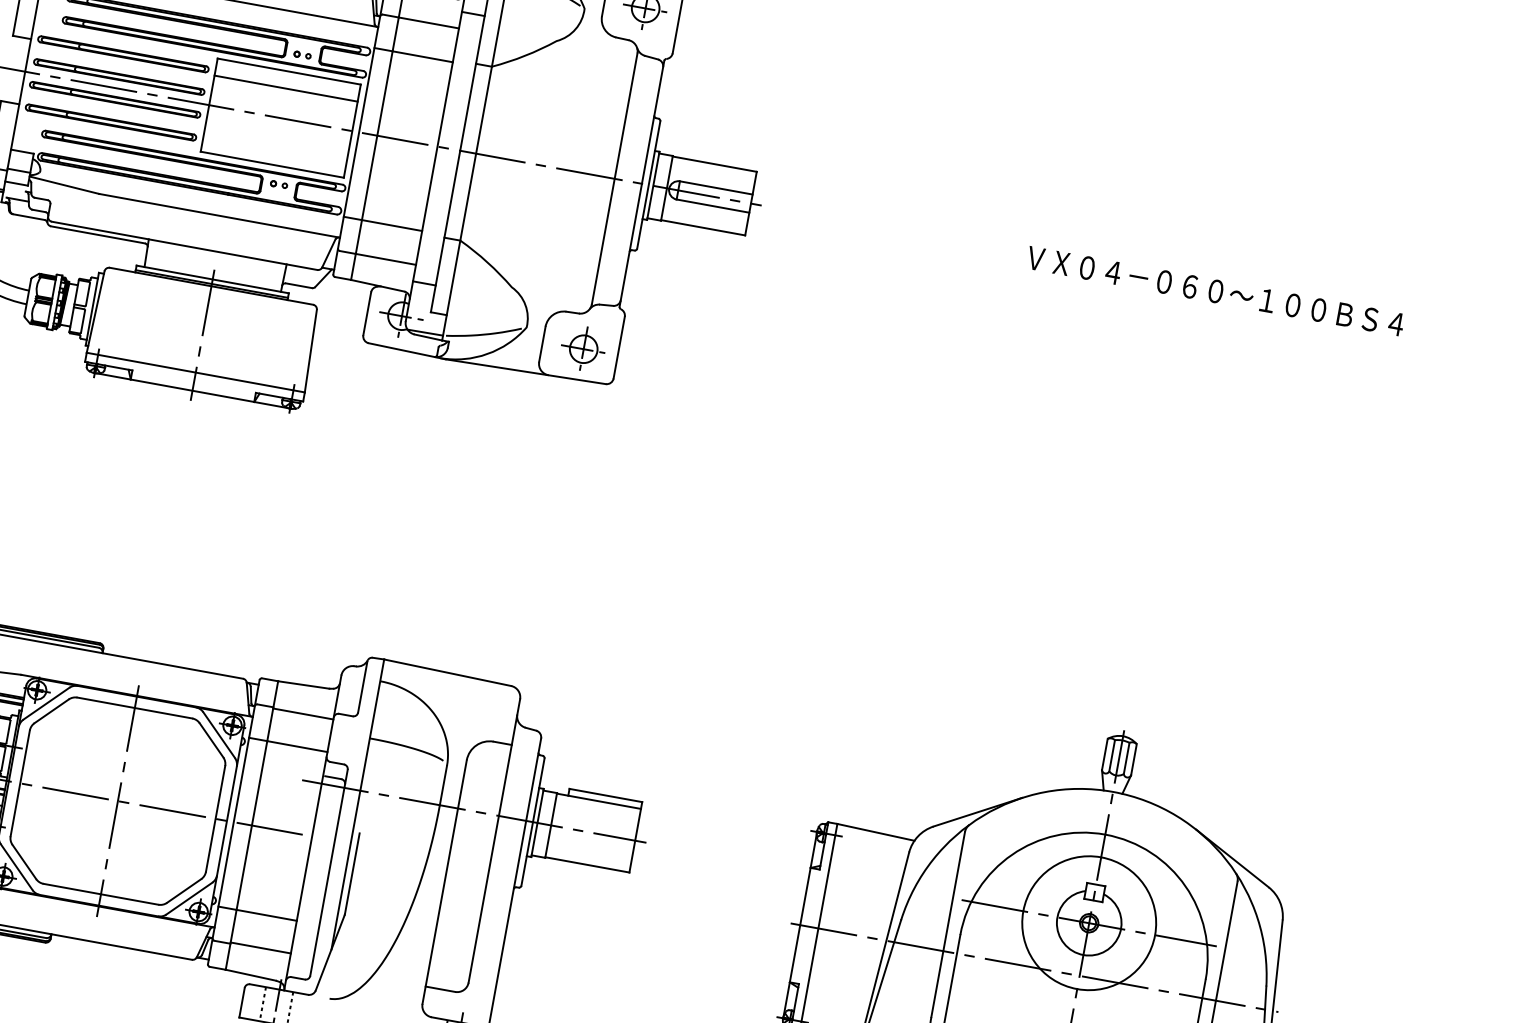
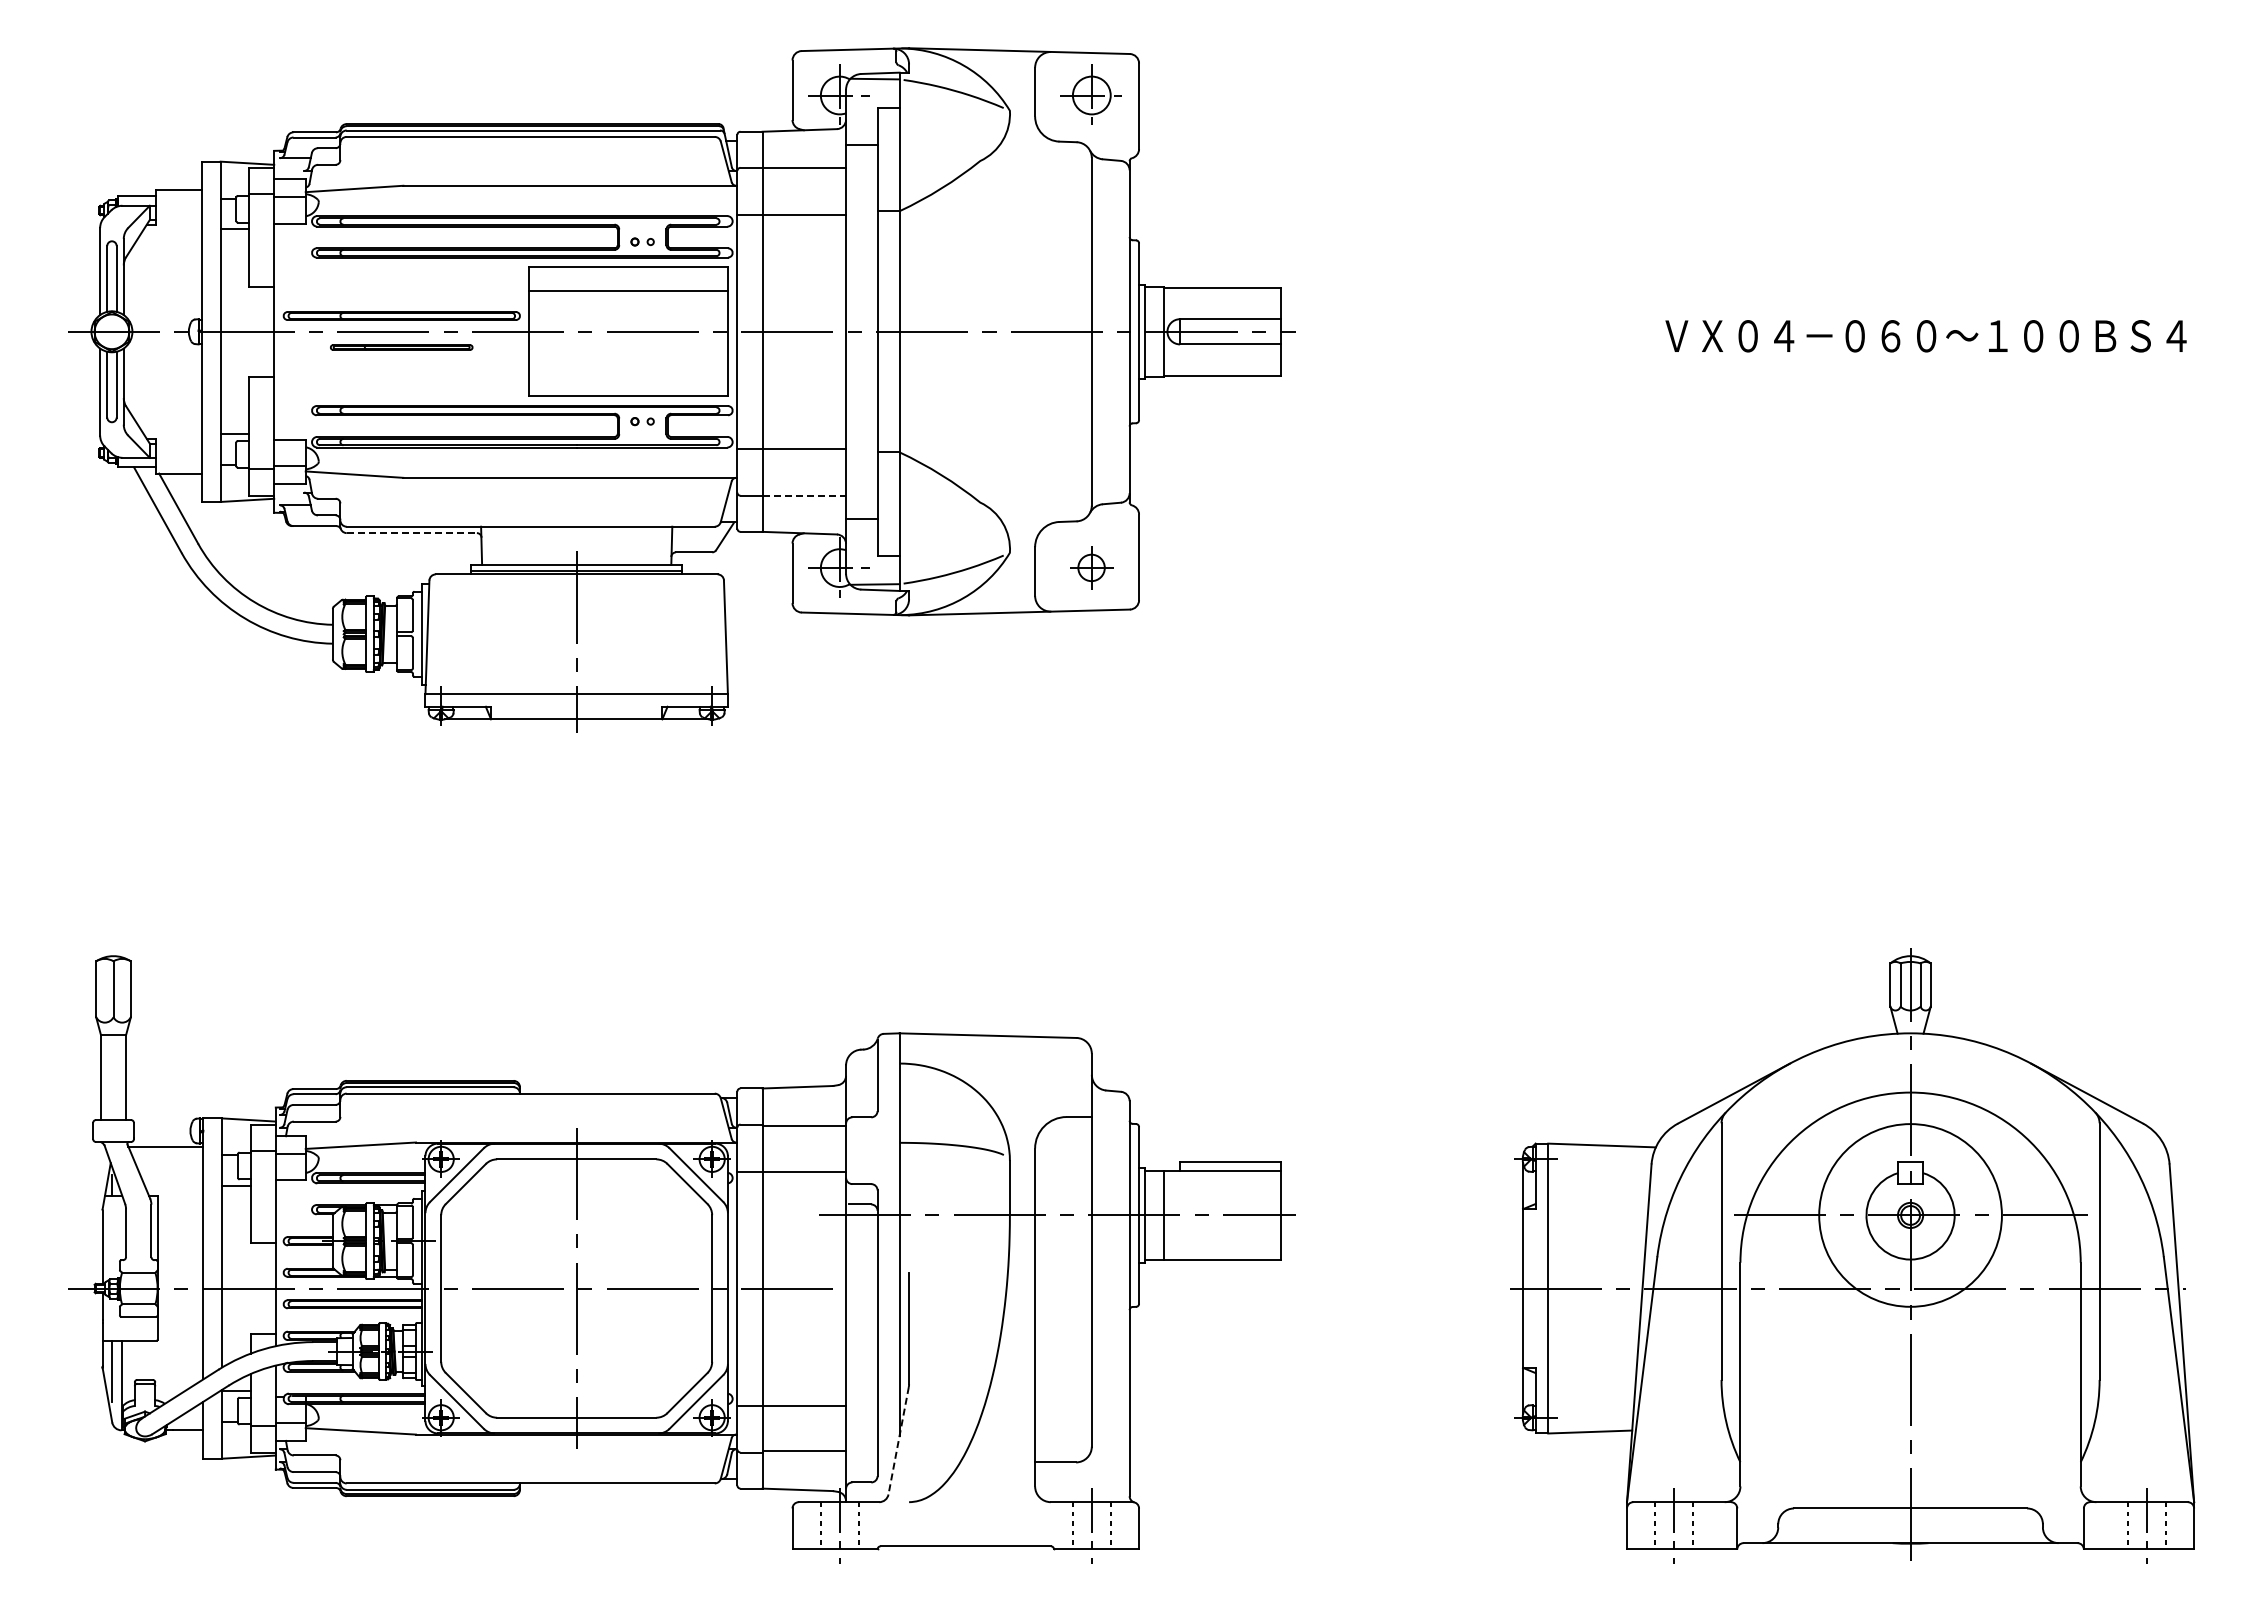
part: (123, 54) -> (401, 284), removed
part: (114, 99) -> (401, 347), size x0.6
part: (110, 122) -> (401, 379), removed
line: (98, 235) -> (412, 533), solid -> dashed
line: (386, 259) -> (804, 495), solid -> dashed
part: (582, 348) -> (1090, 567), size x0.7
line: (330, 952) -> (898, 1440), solid -> dashed

